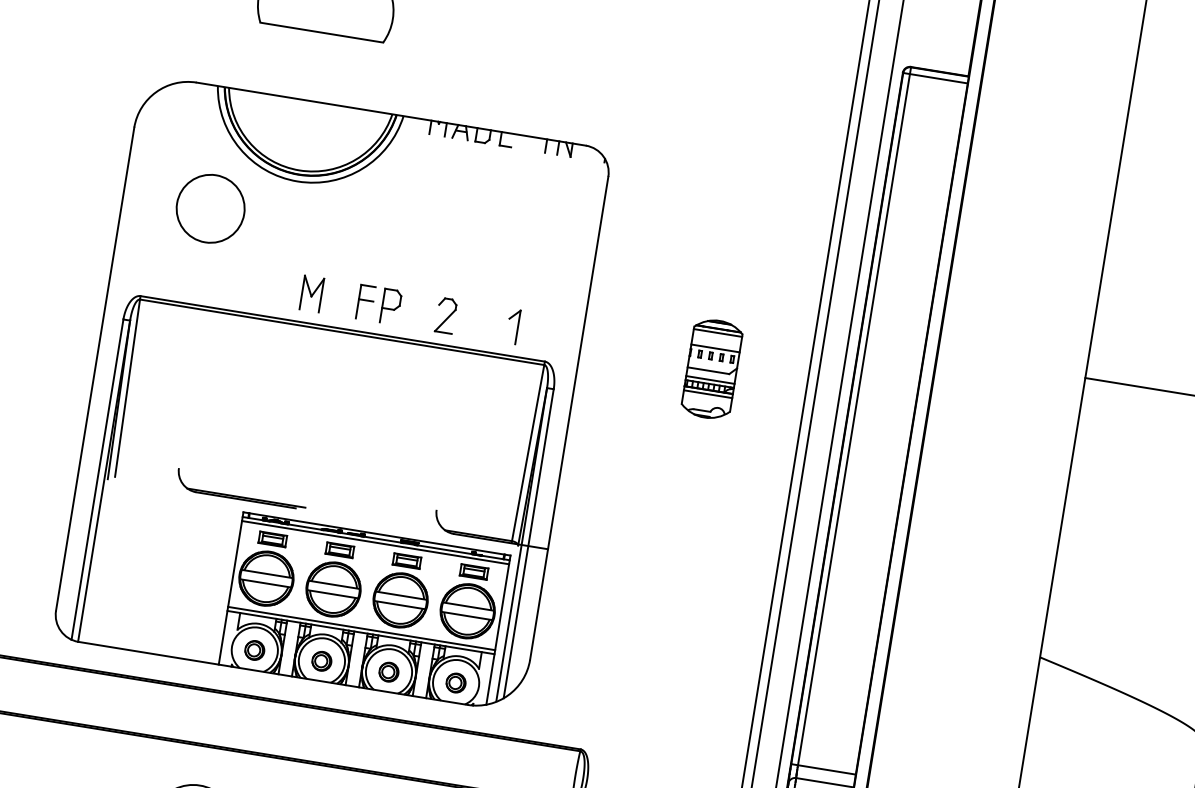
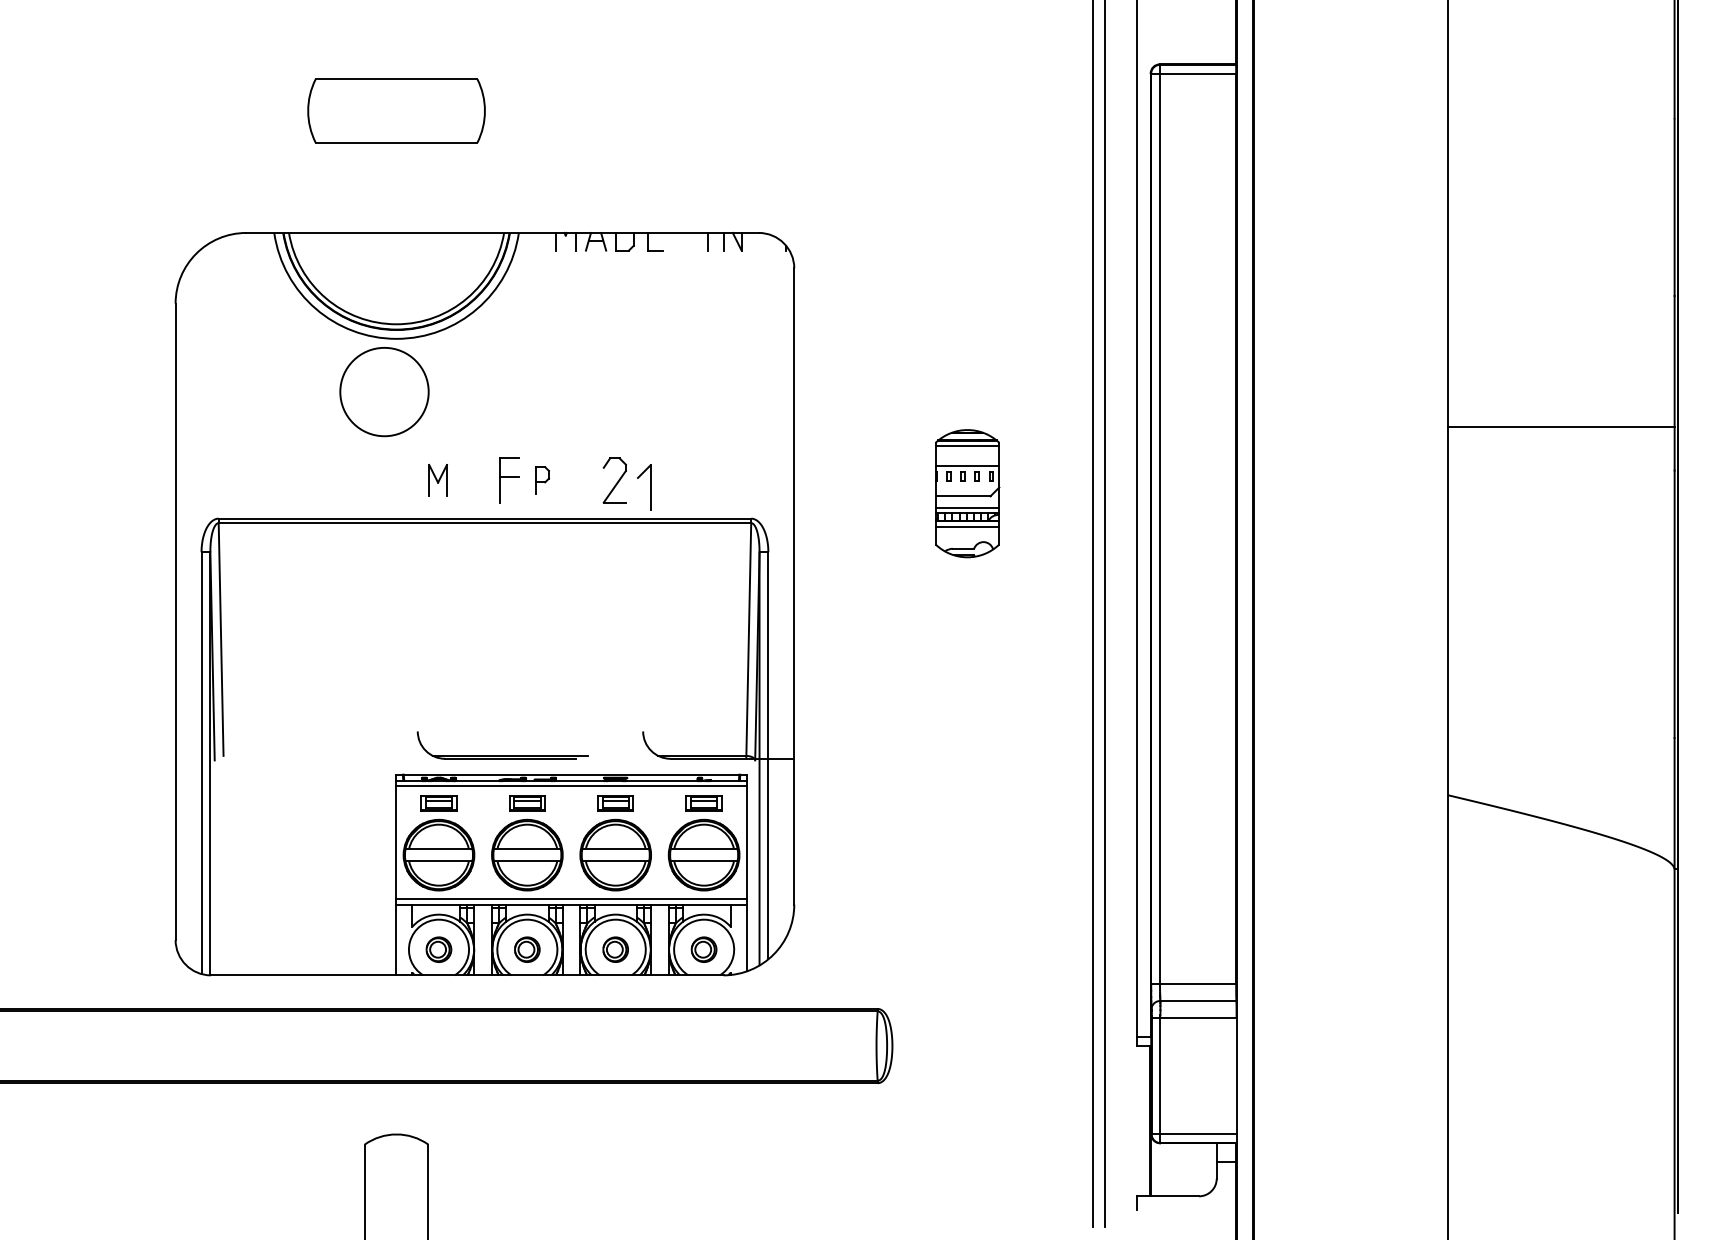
circle: (210, 209) -> (384, 392), moved
part: (311, 294) -> (437, 480), size x0.7
part: (391, 306) -> (542, 480), size x0.6
part: (513, 326) -> (644, 487), moved
part: (240, 496) -> (502, 755), moved

